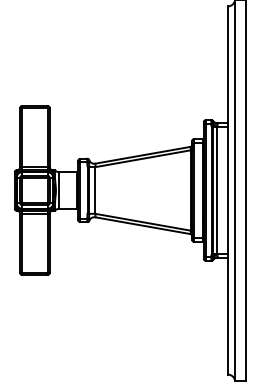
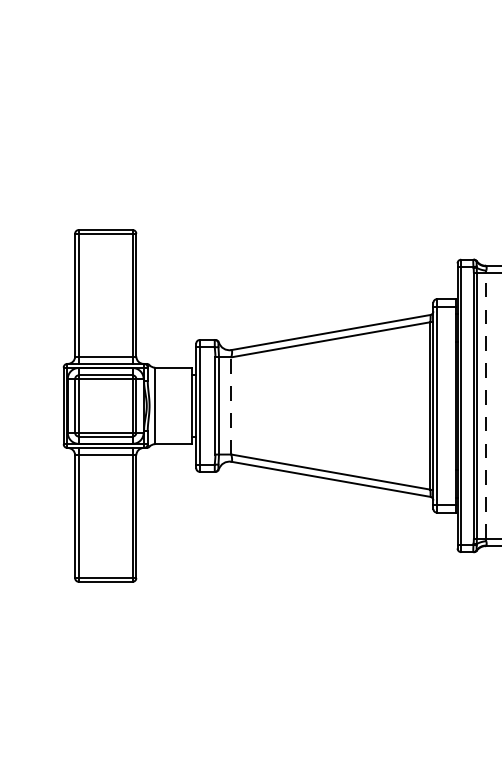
line: (95, 190) -> (231, 405), solid -> dashed
line: (217, 190) -> (486, 405), solid -> dashed

